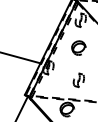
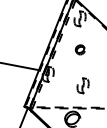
part: (78, 47) -> (79, 49), size x0.6

